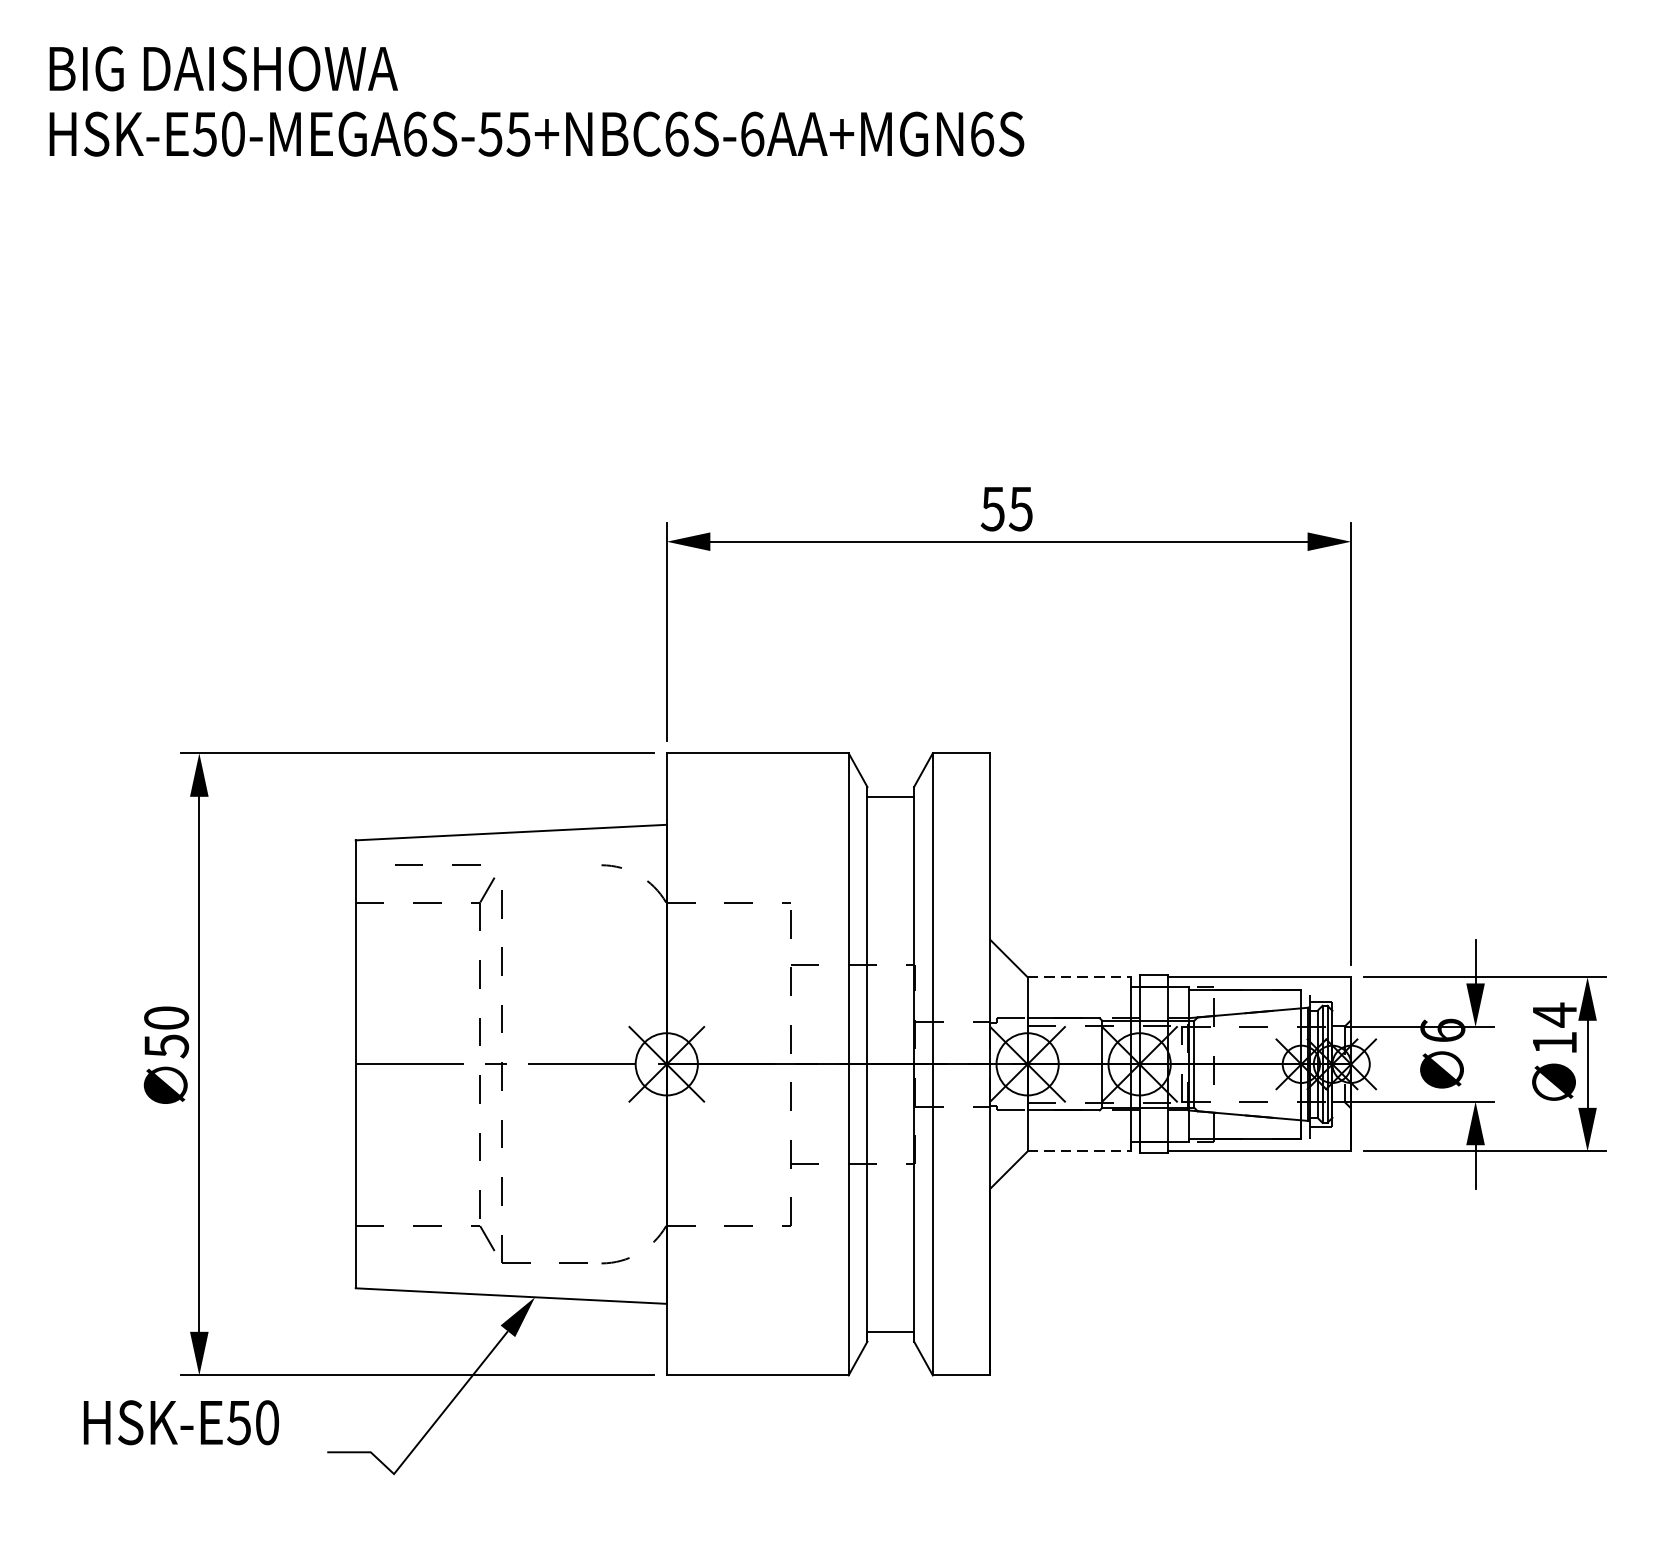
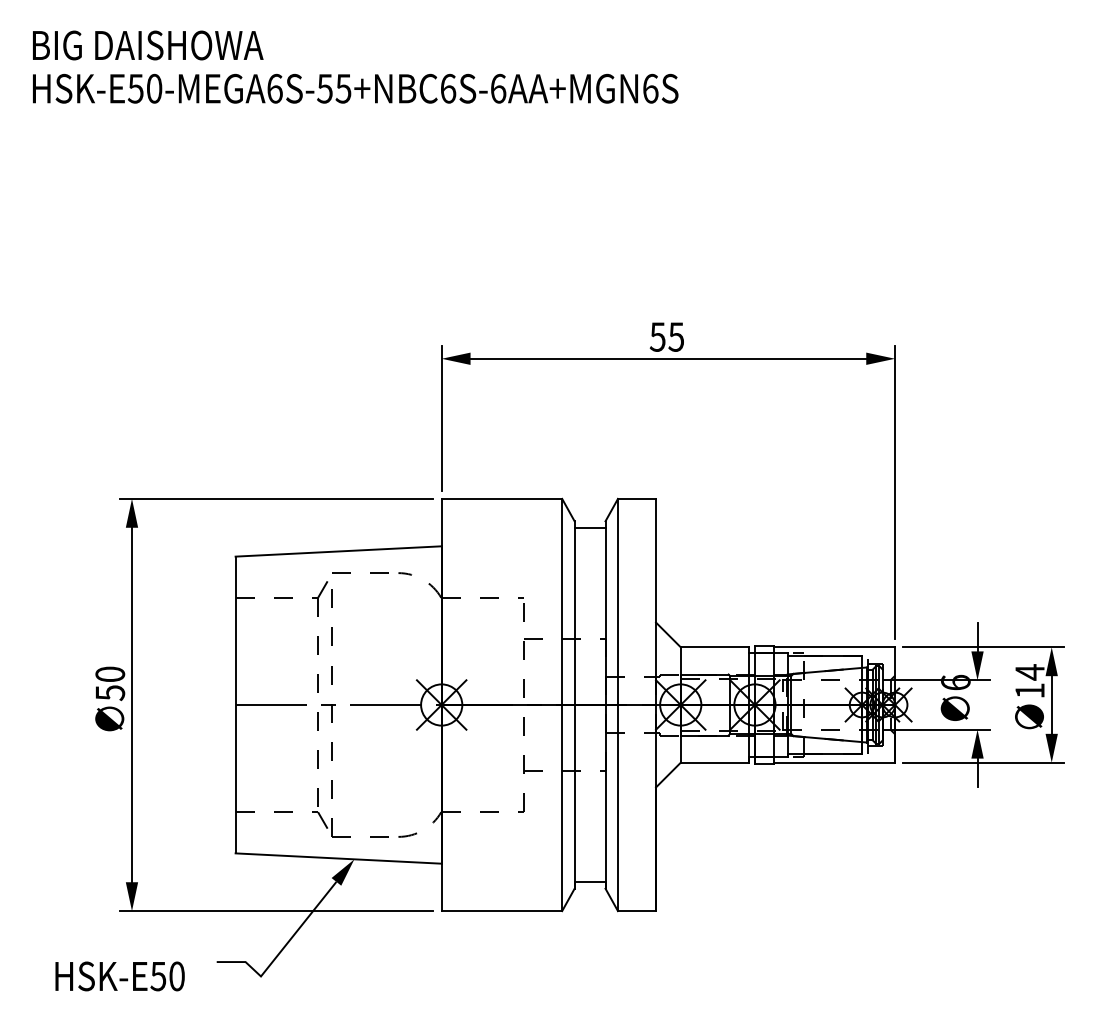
line: (421, 864) -> (350, 572), moved
line: (1080, 977) -> (715, 647), dashed -> solid
line: (1080, 1151) -> (715, 762), dashed -> solid
text: (180, 1422) -> (119, 976), moved

